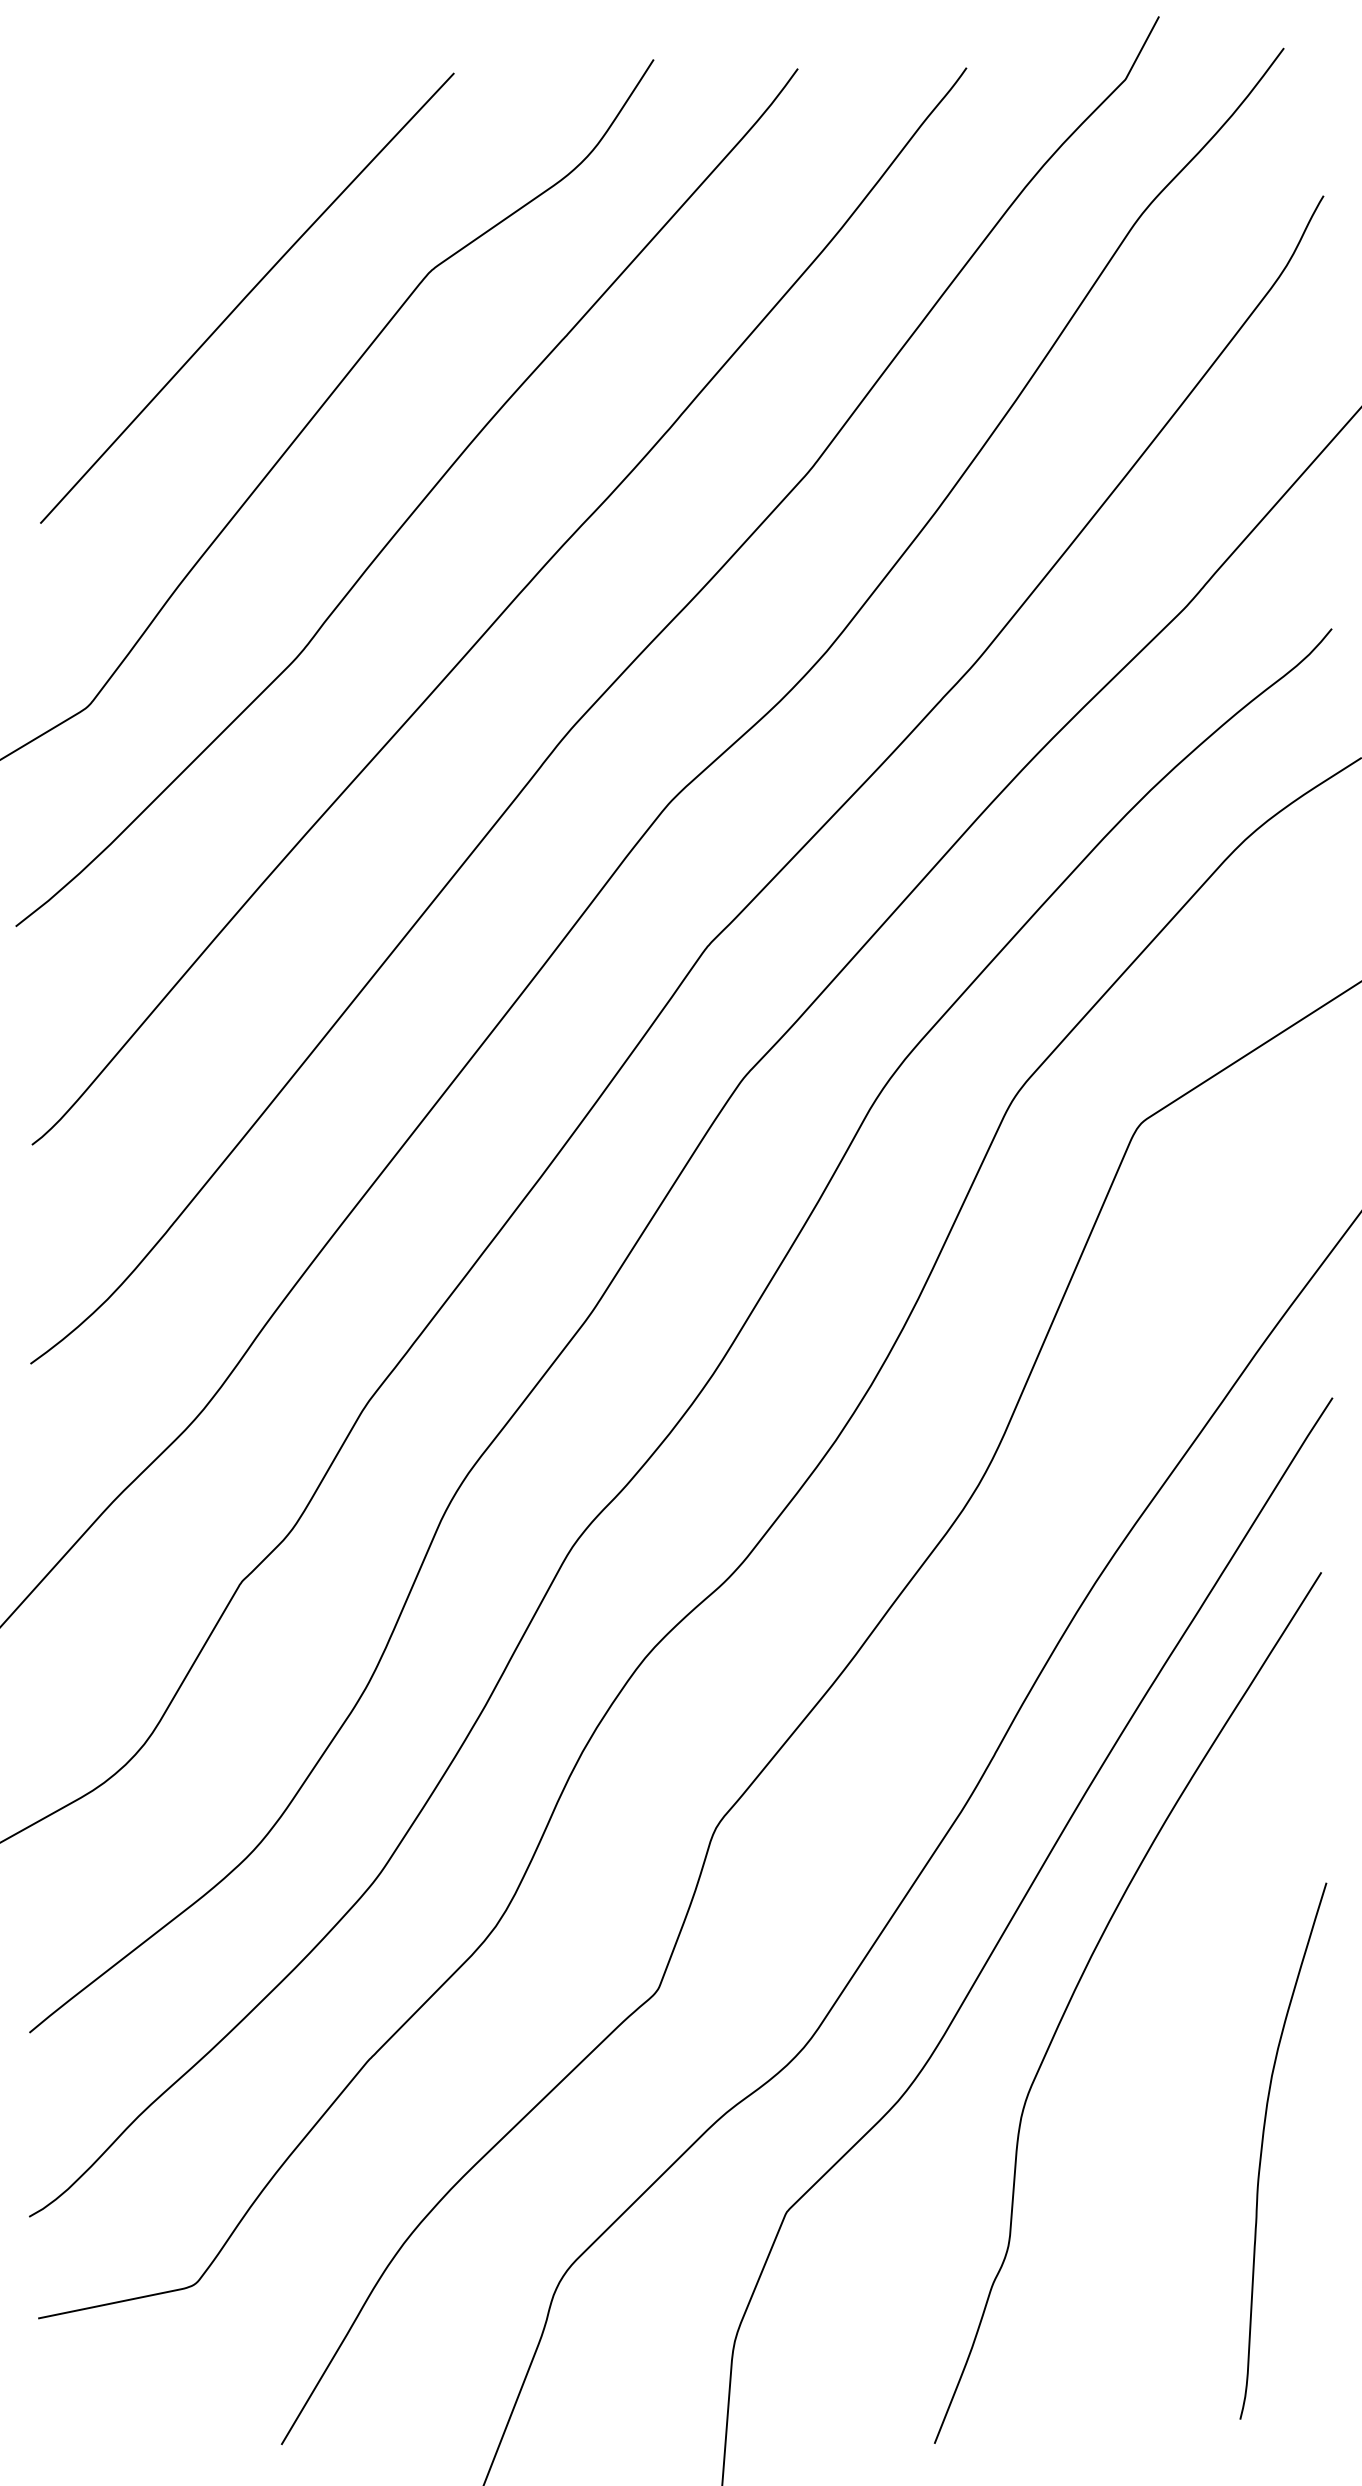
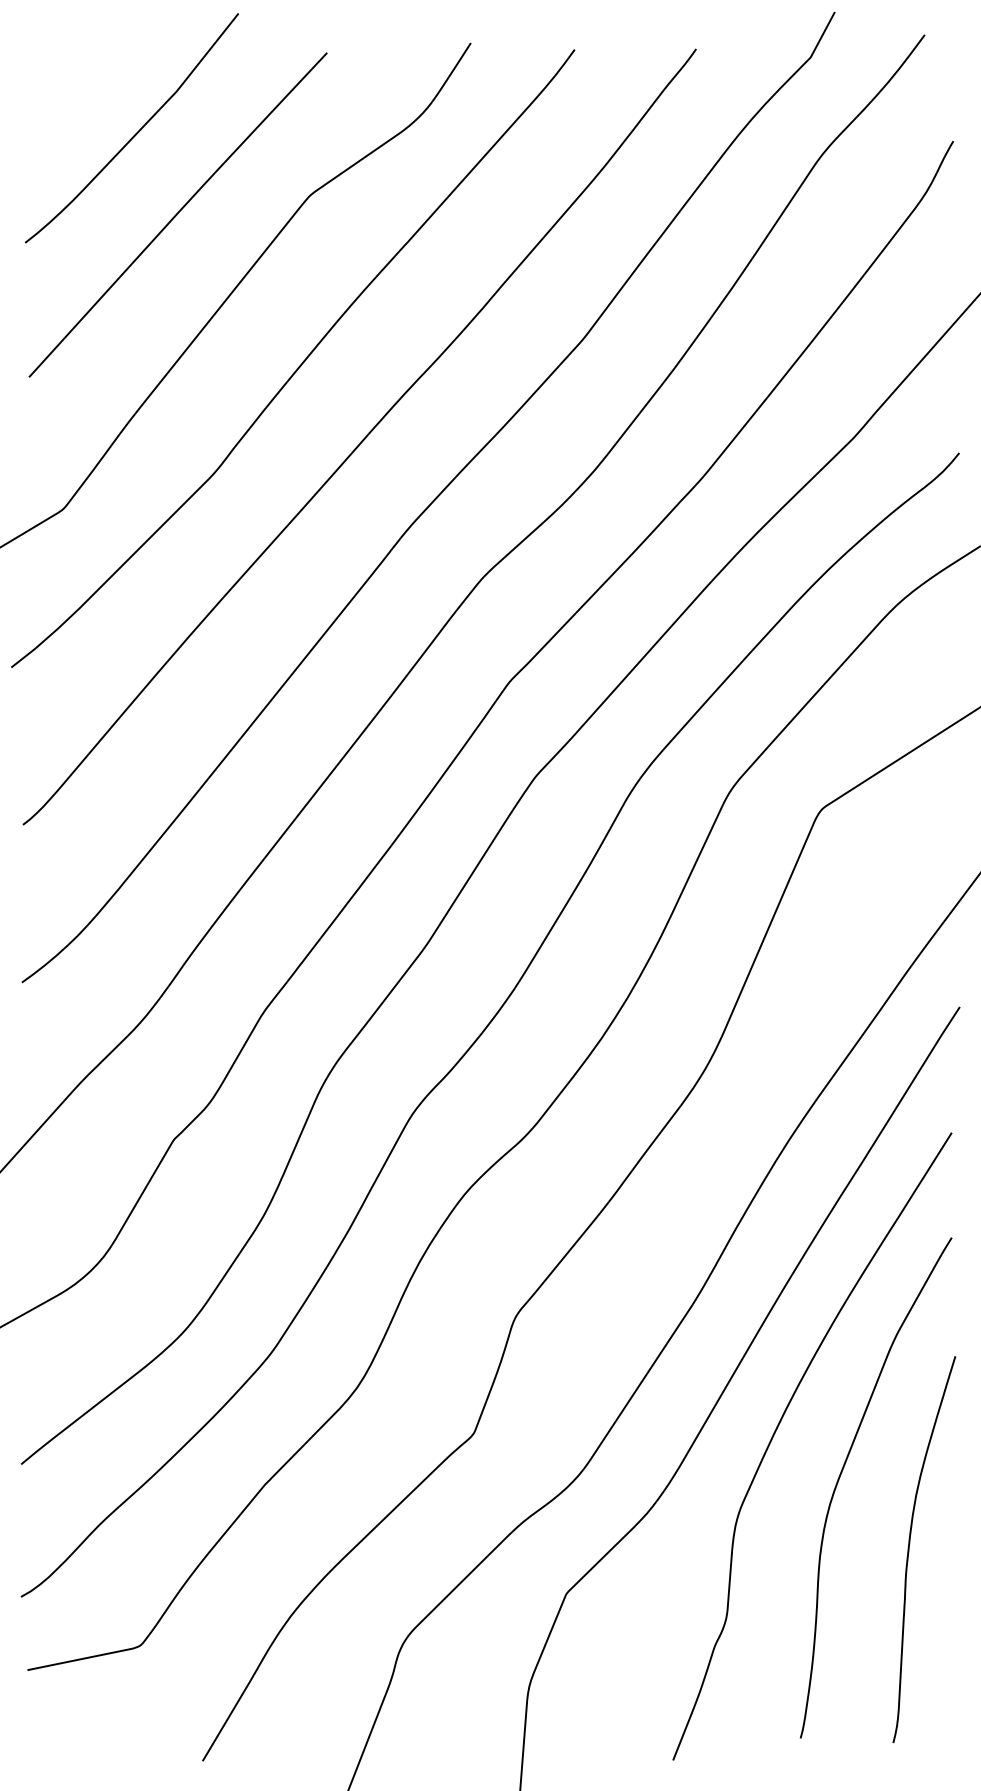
curve: (189, 184) -> (136, 133), added
curve: (1168, 2046) -> (841, 1474), added

